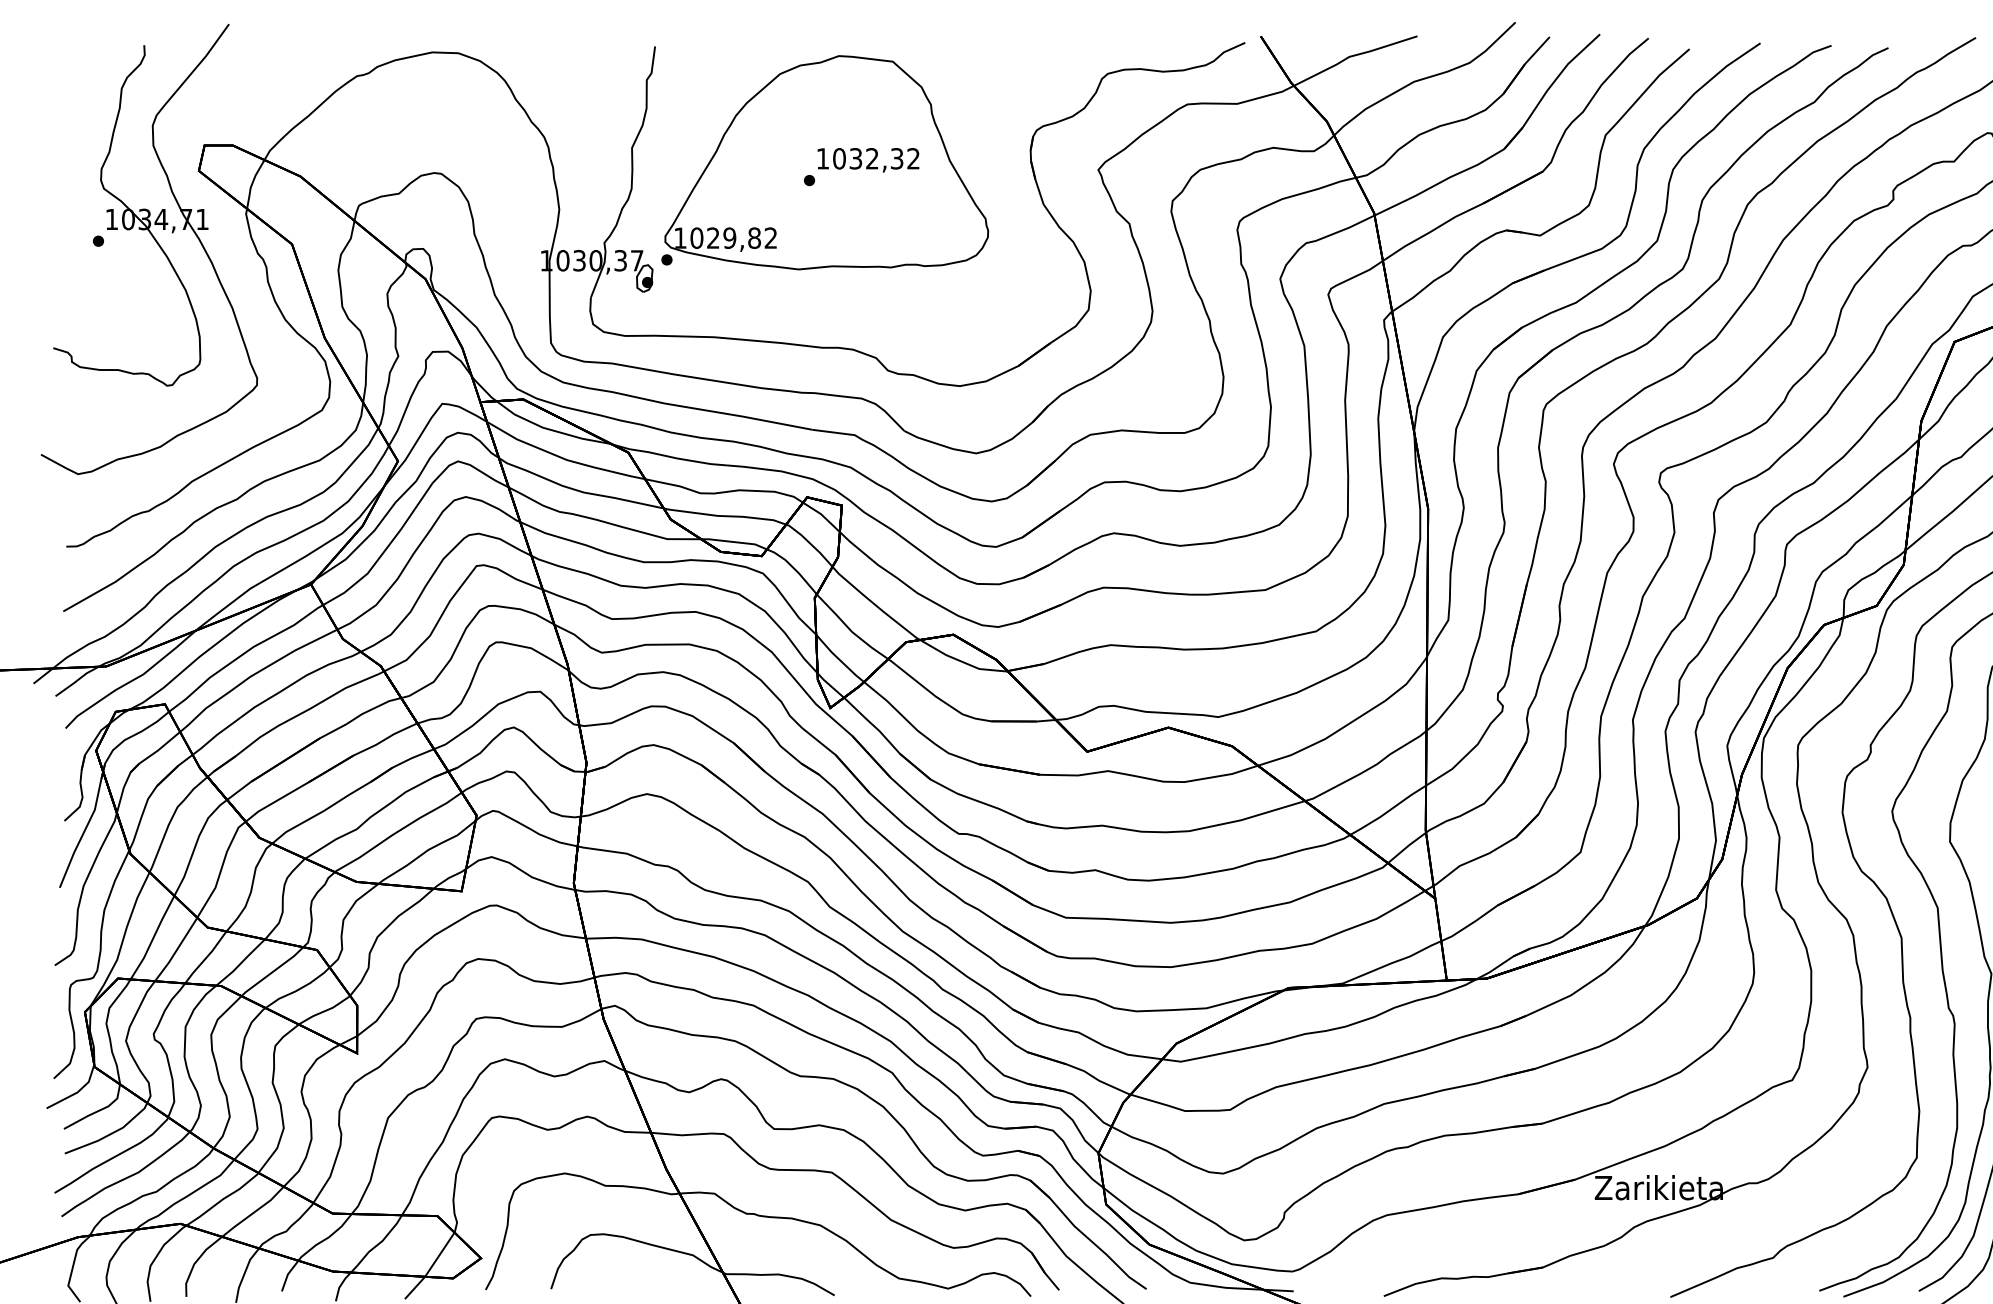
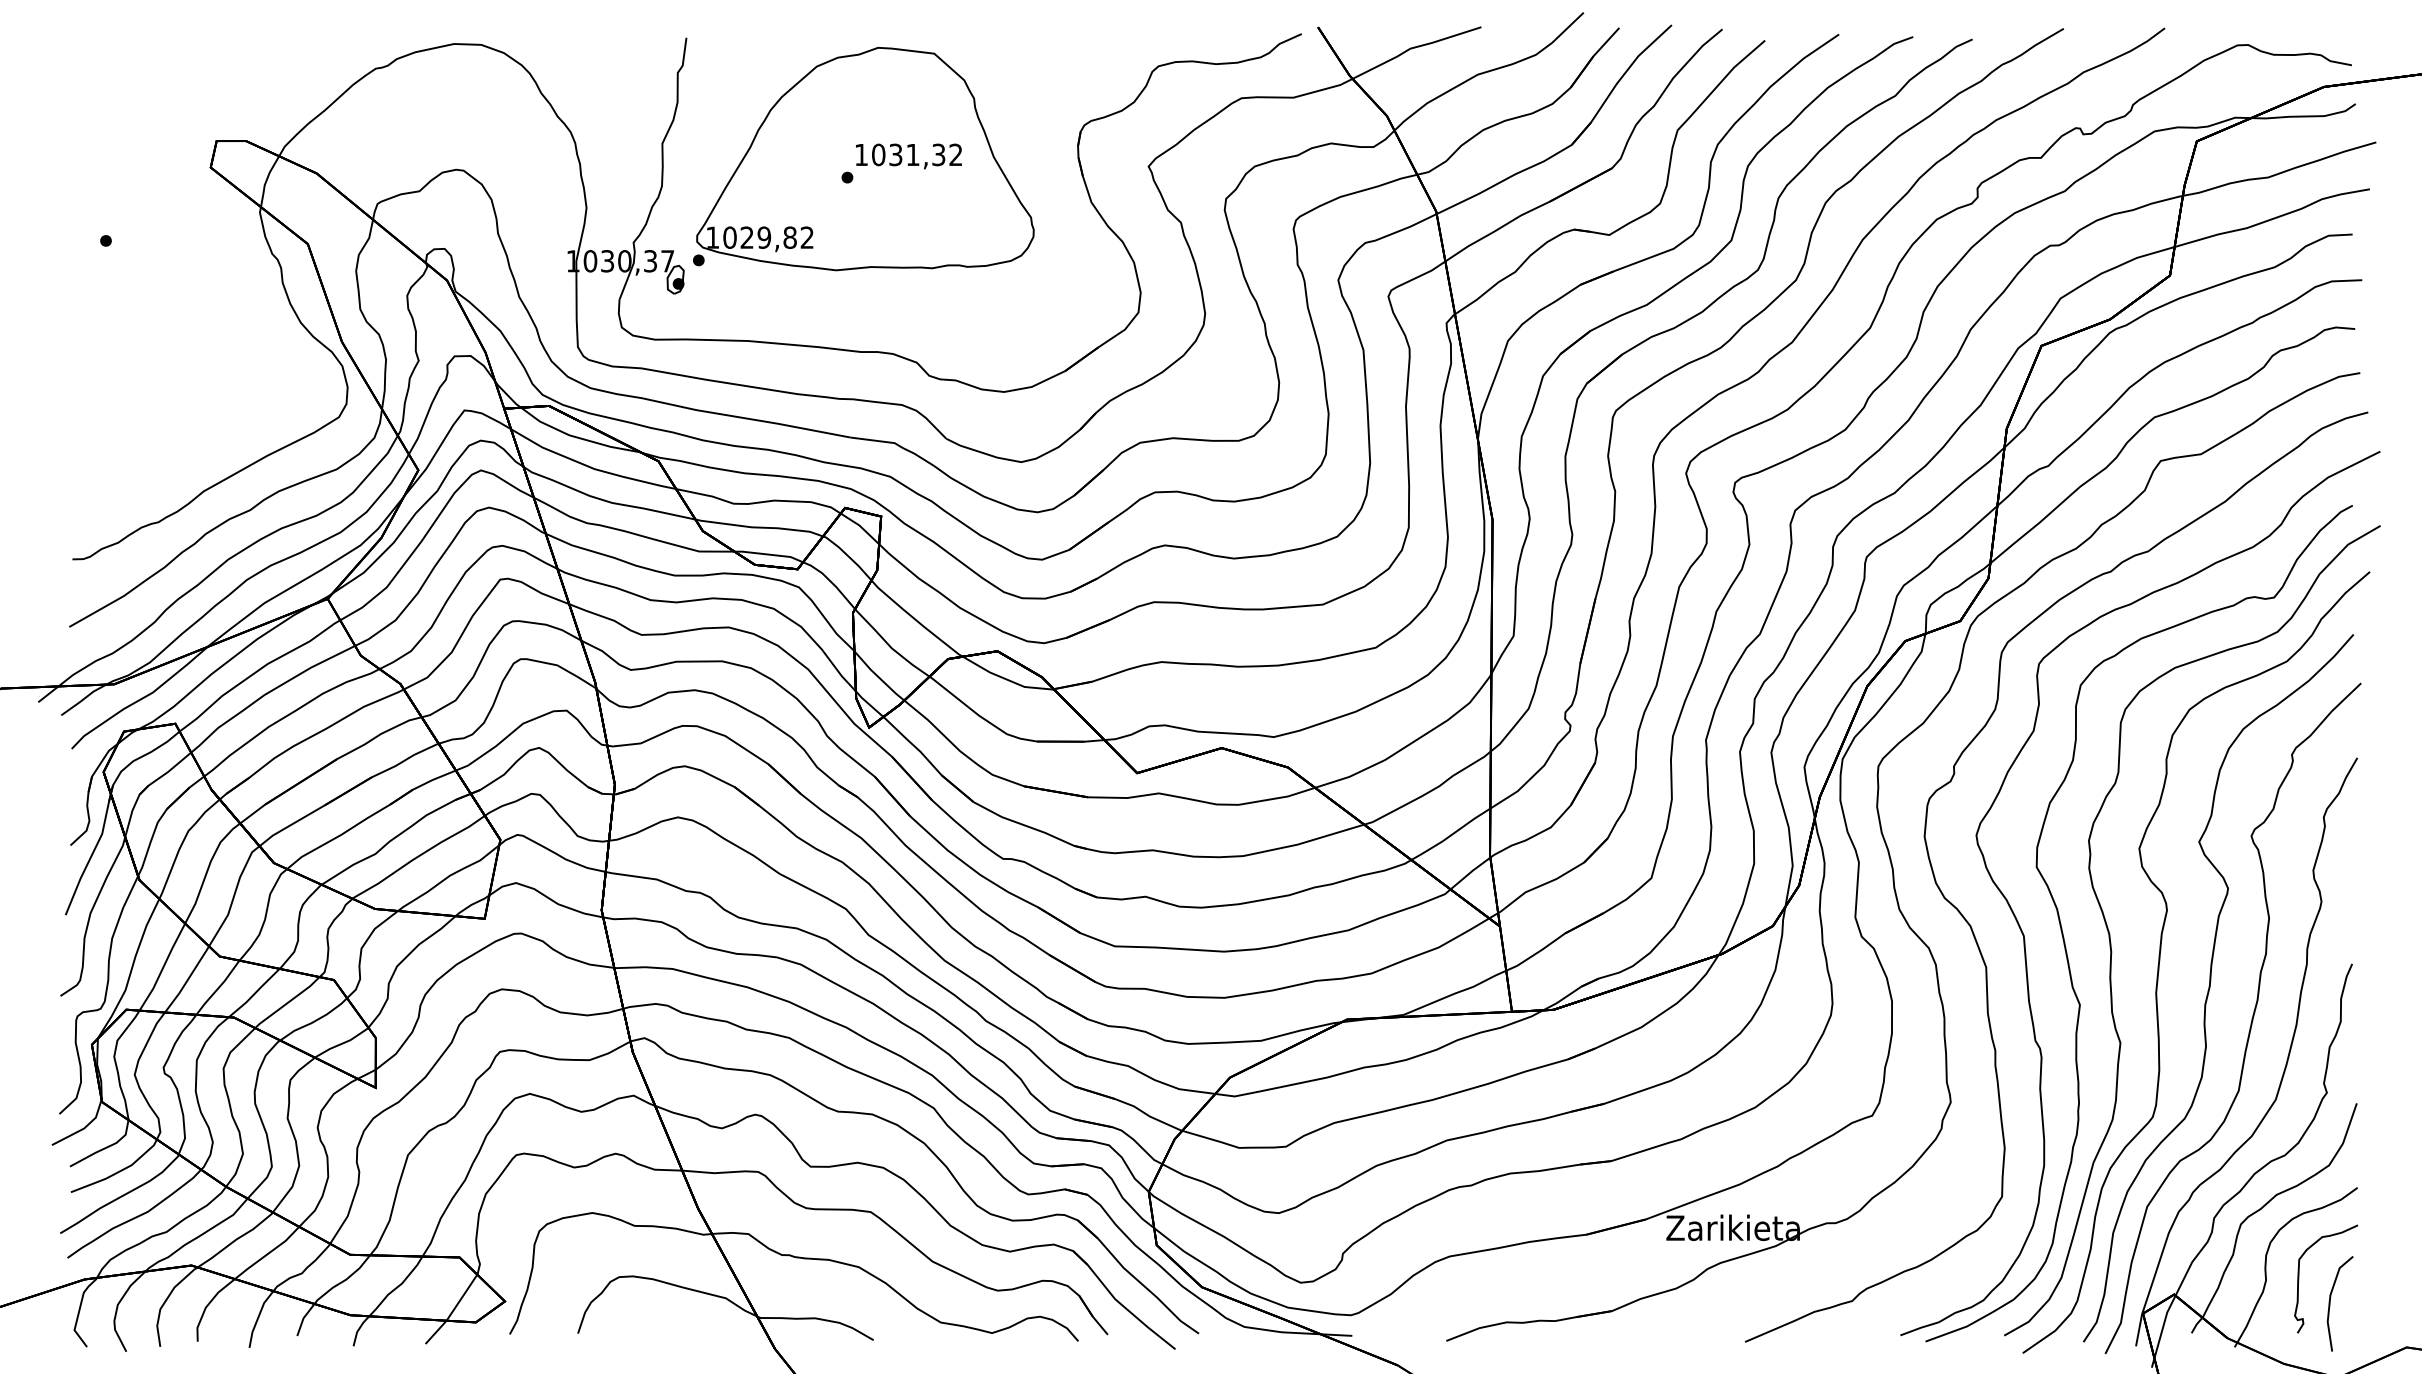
text: (871, 158) -> (912, 154), 1032,32 -> 1031,32
part: (157, 244) -> (167, 244), removed

